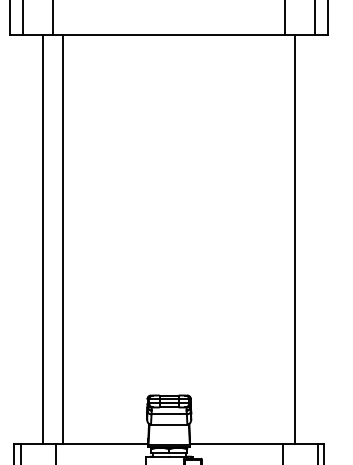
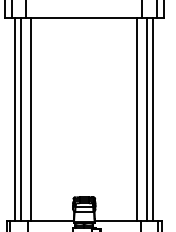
line: (31, 239) -> (15, 119), added
line: (275, 239) -> (137, 119), added
line: (307, 239) -> (153, 119), added

